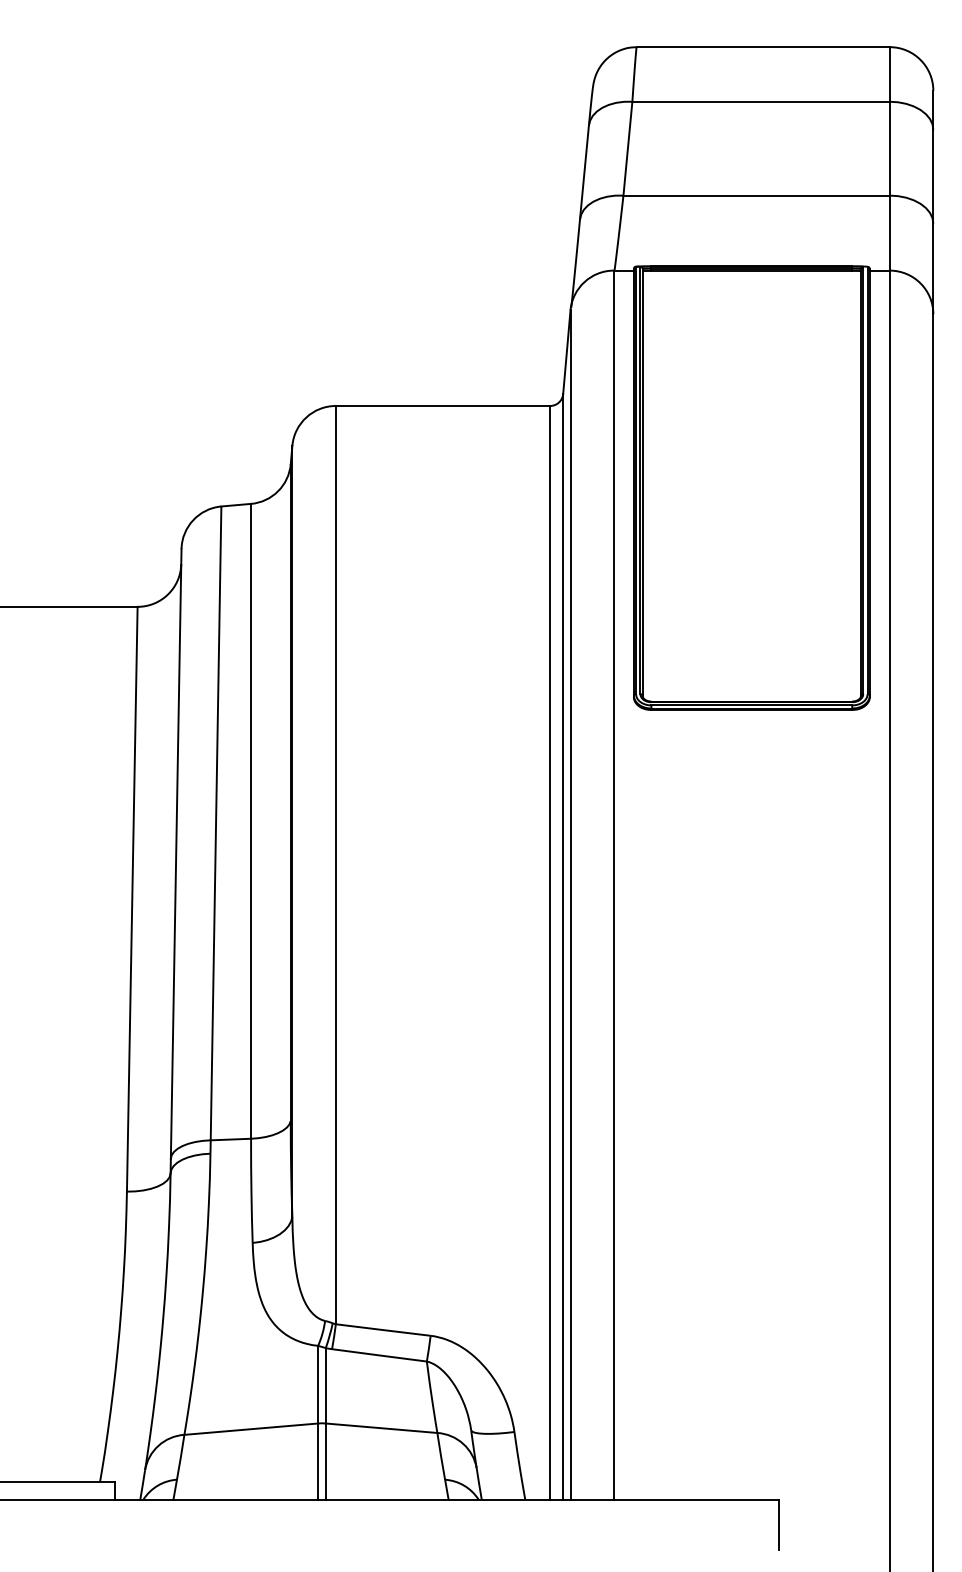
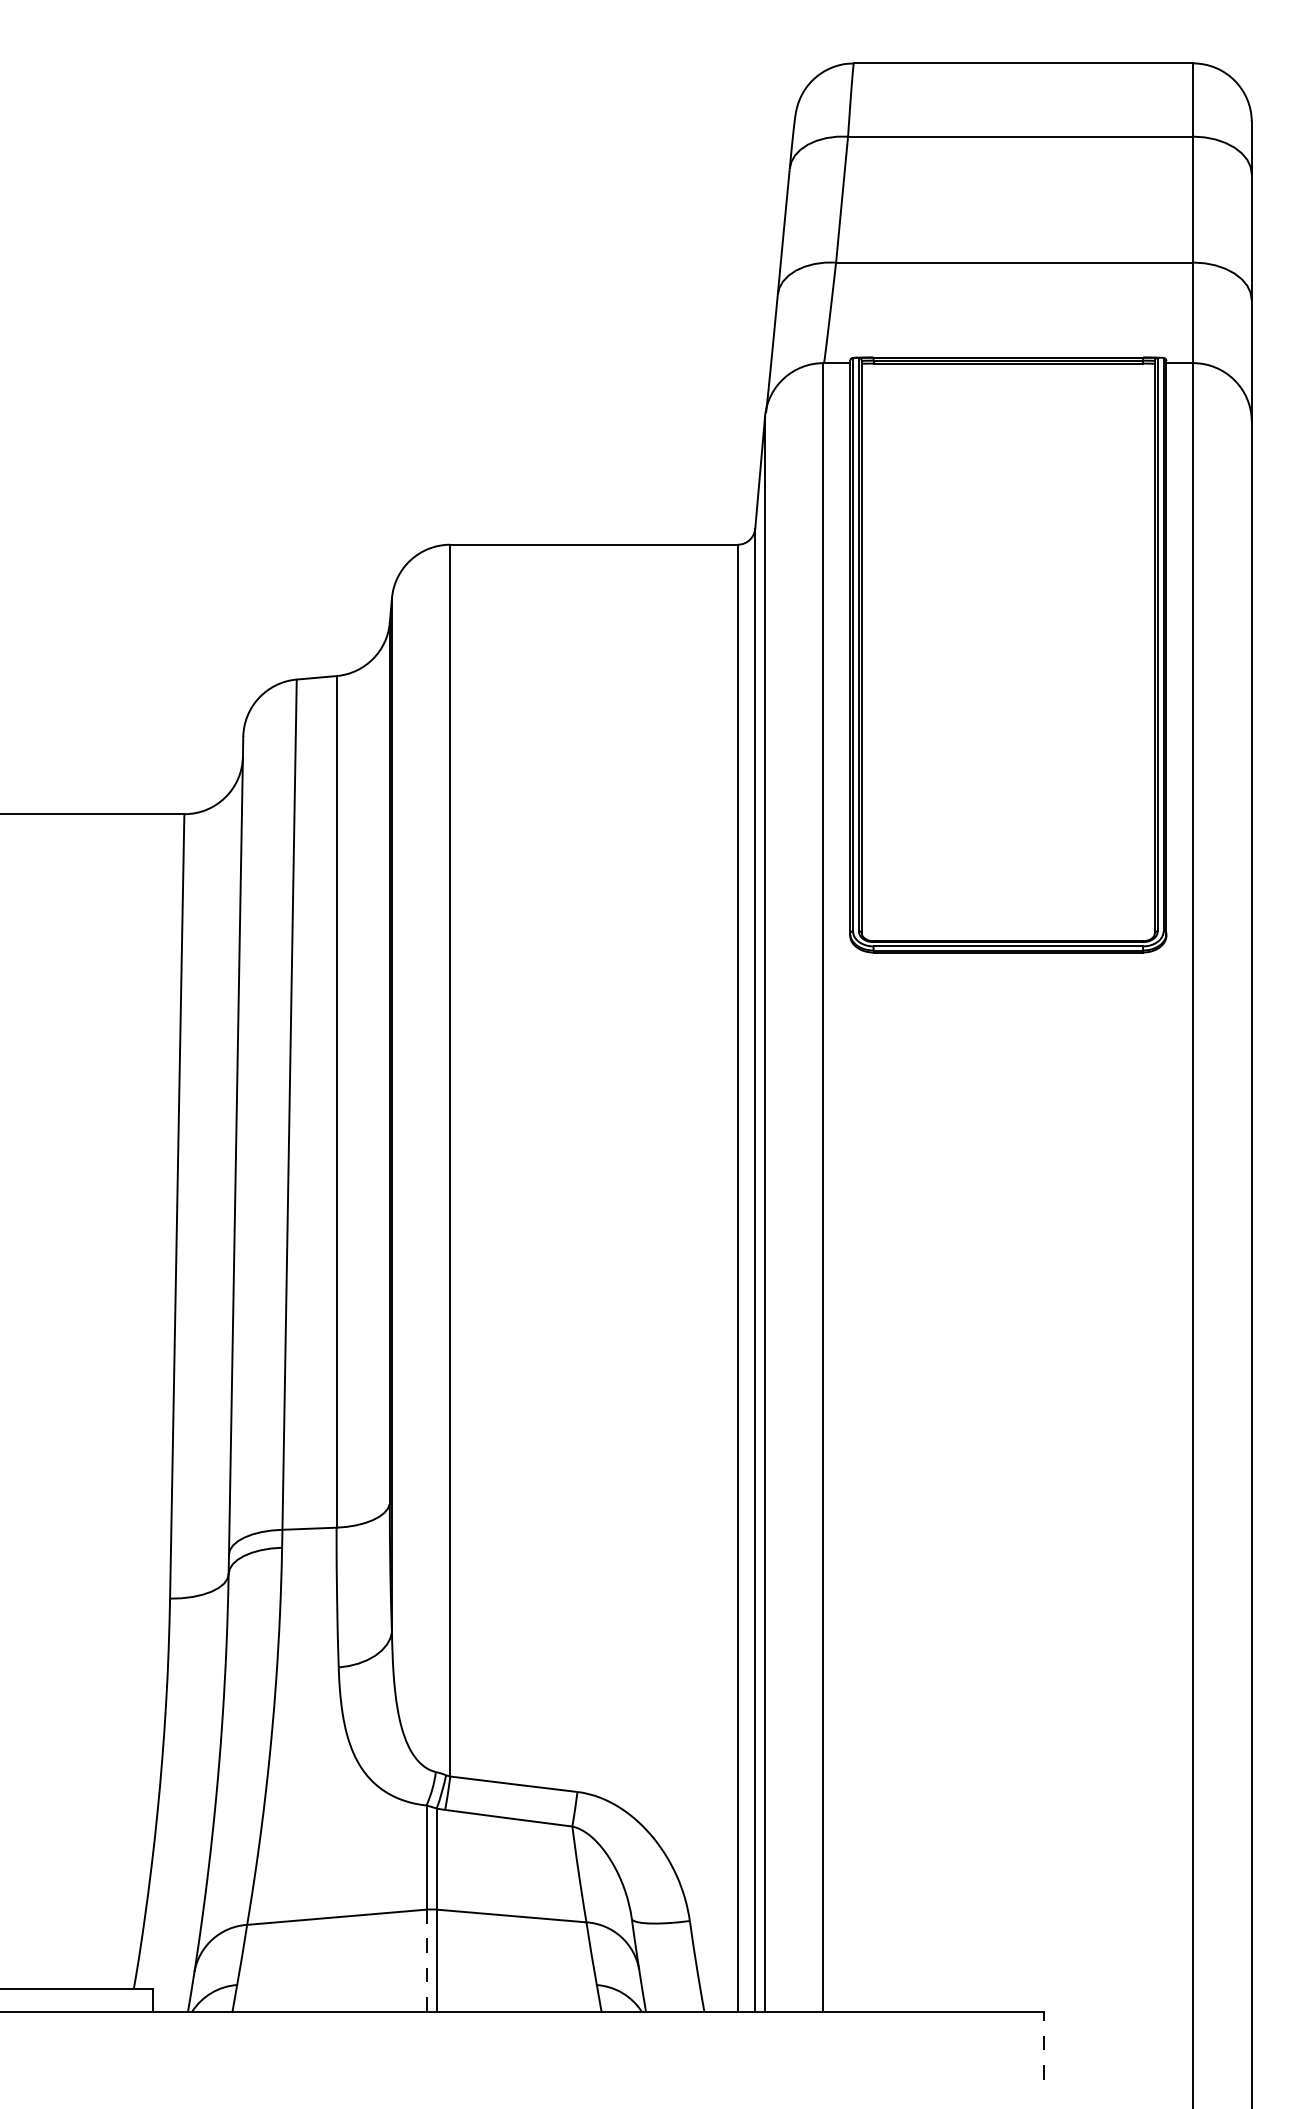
line: (318, 1461) -> (427, 1960), solid -> dashed
line: (778, 1524) -> (1044, 2045), solid -> dashed

